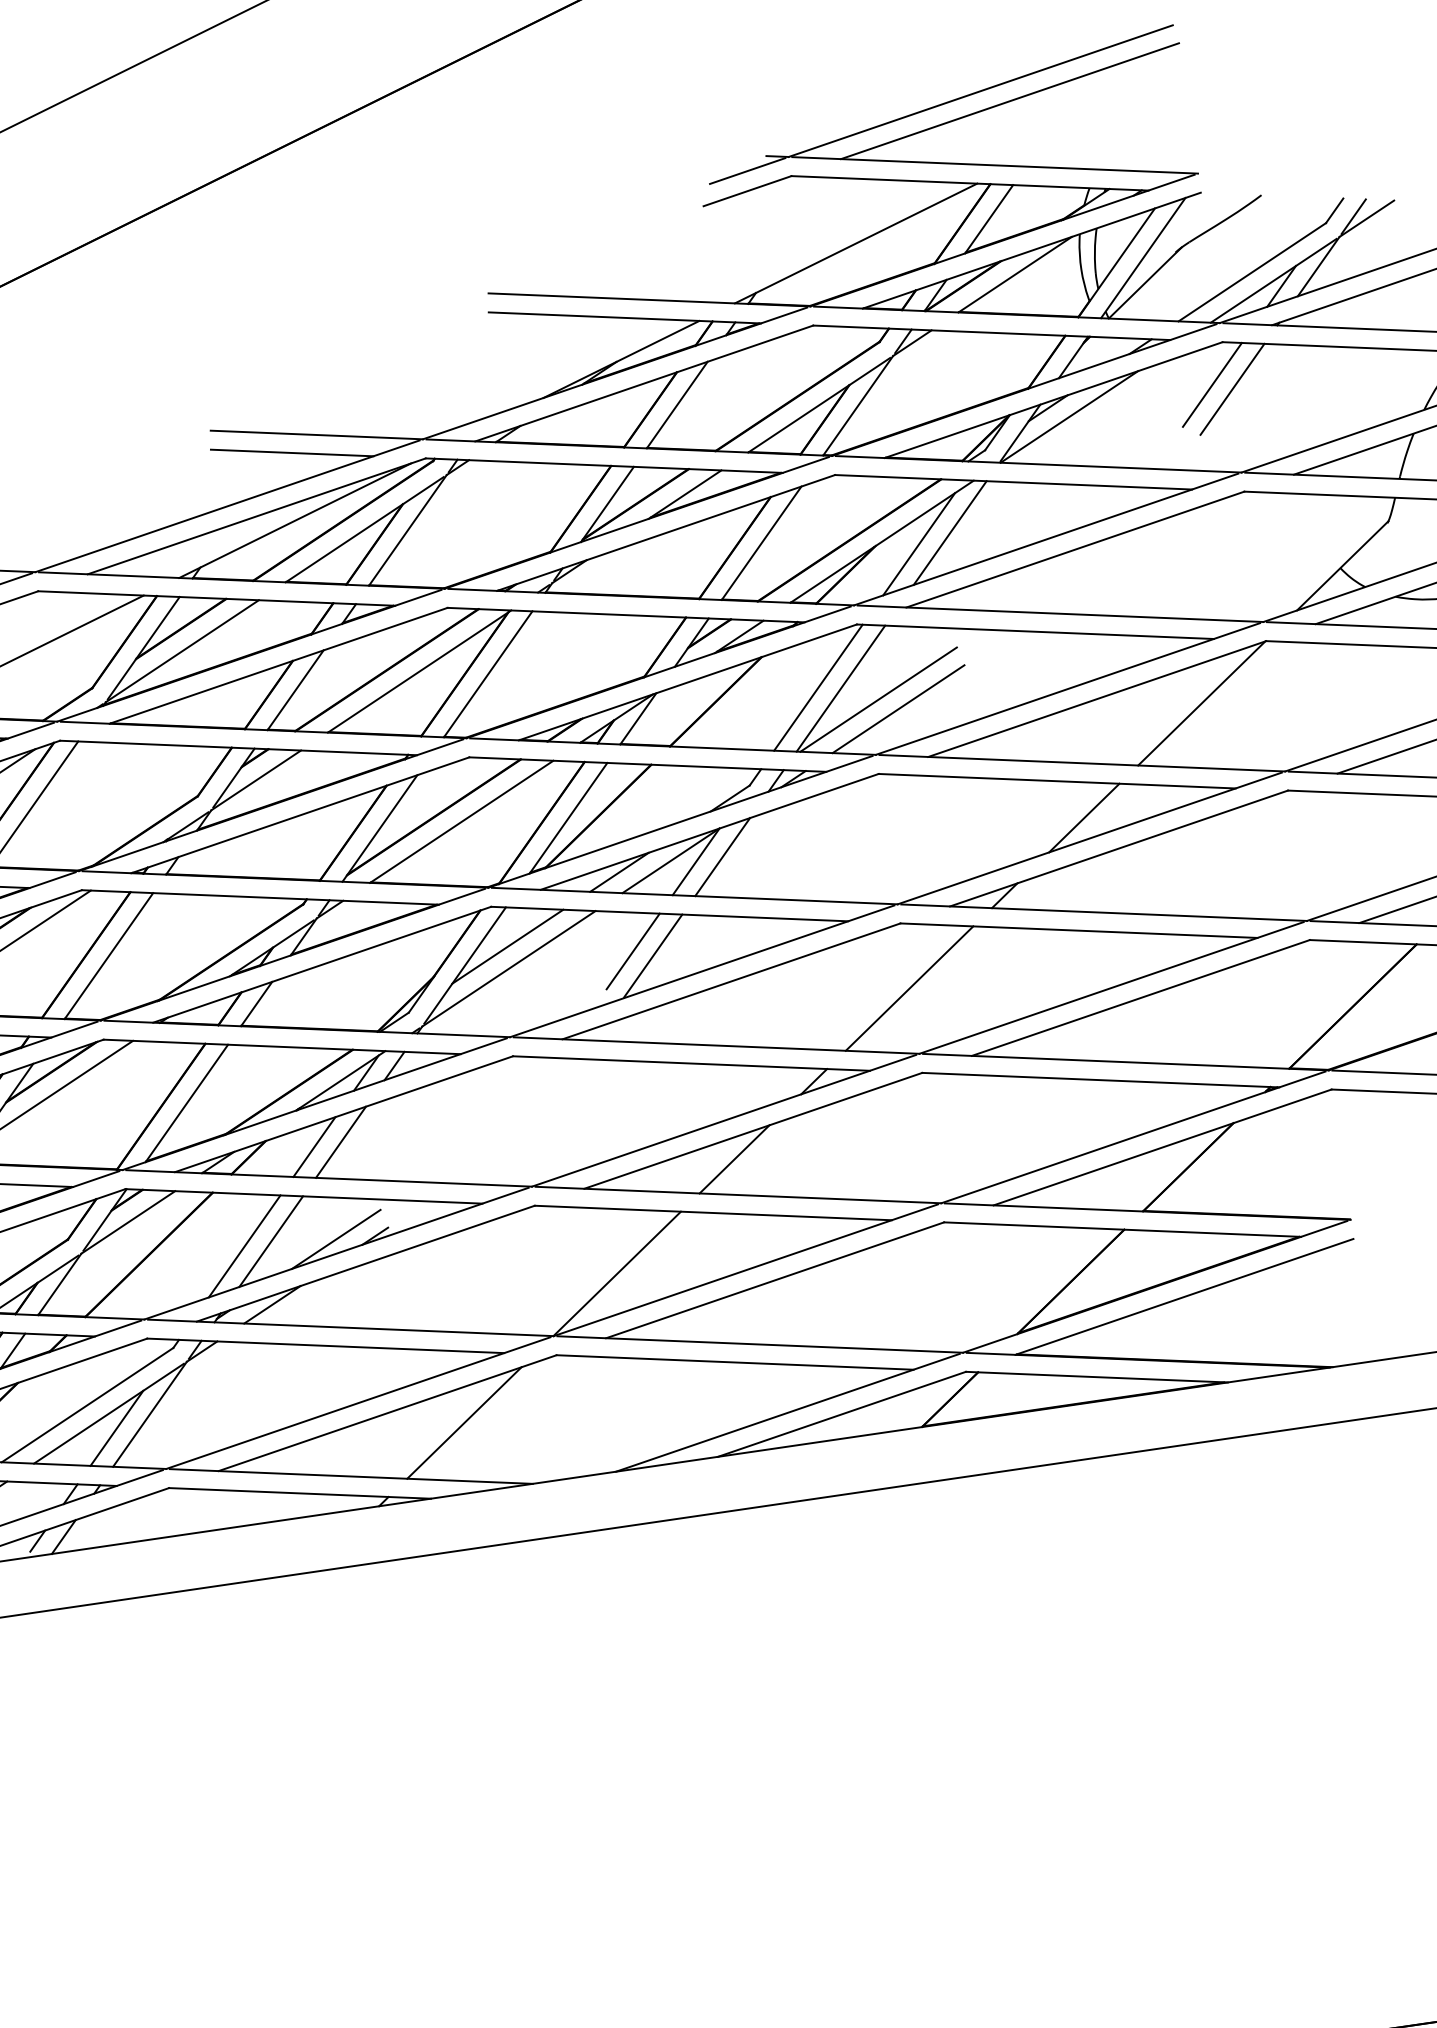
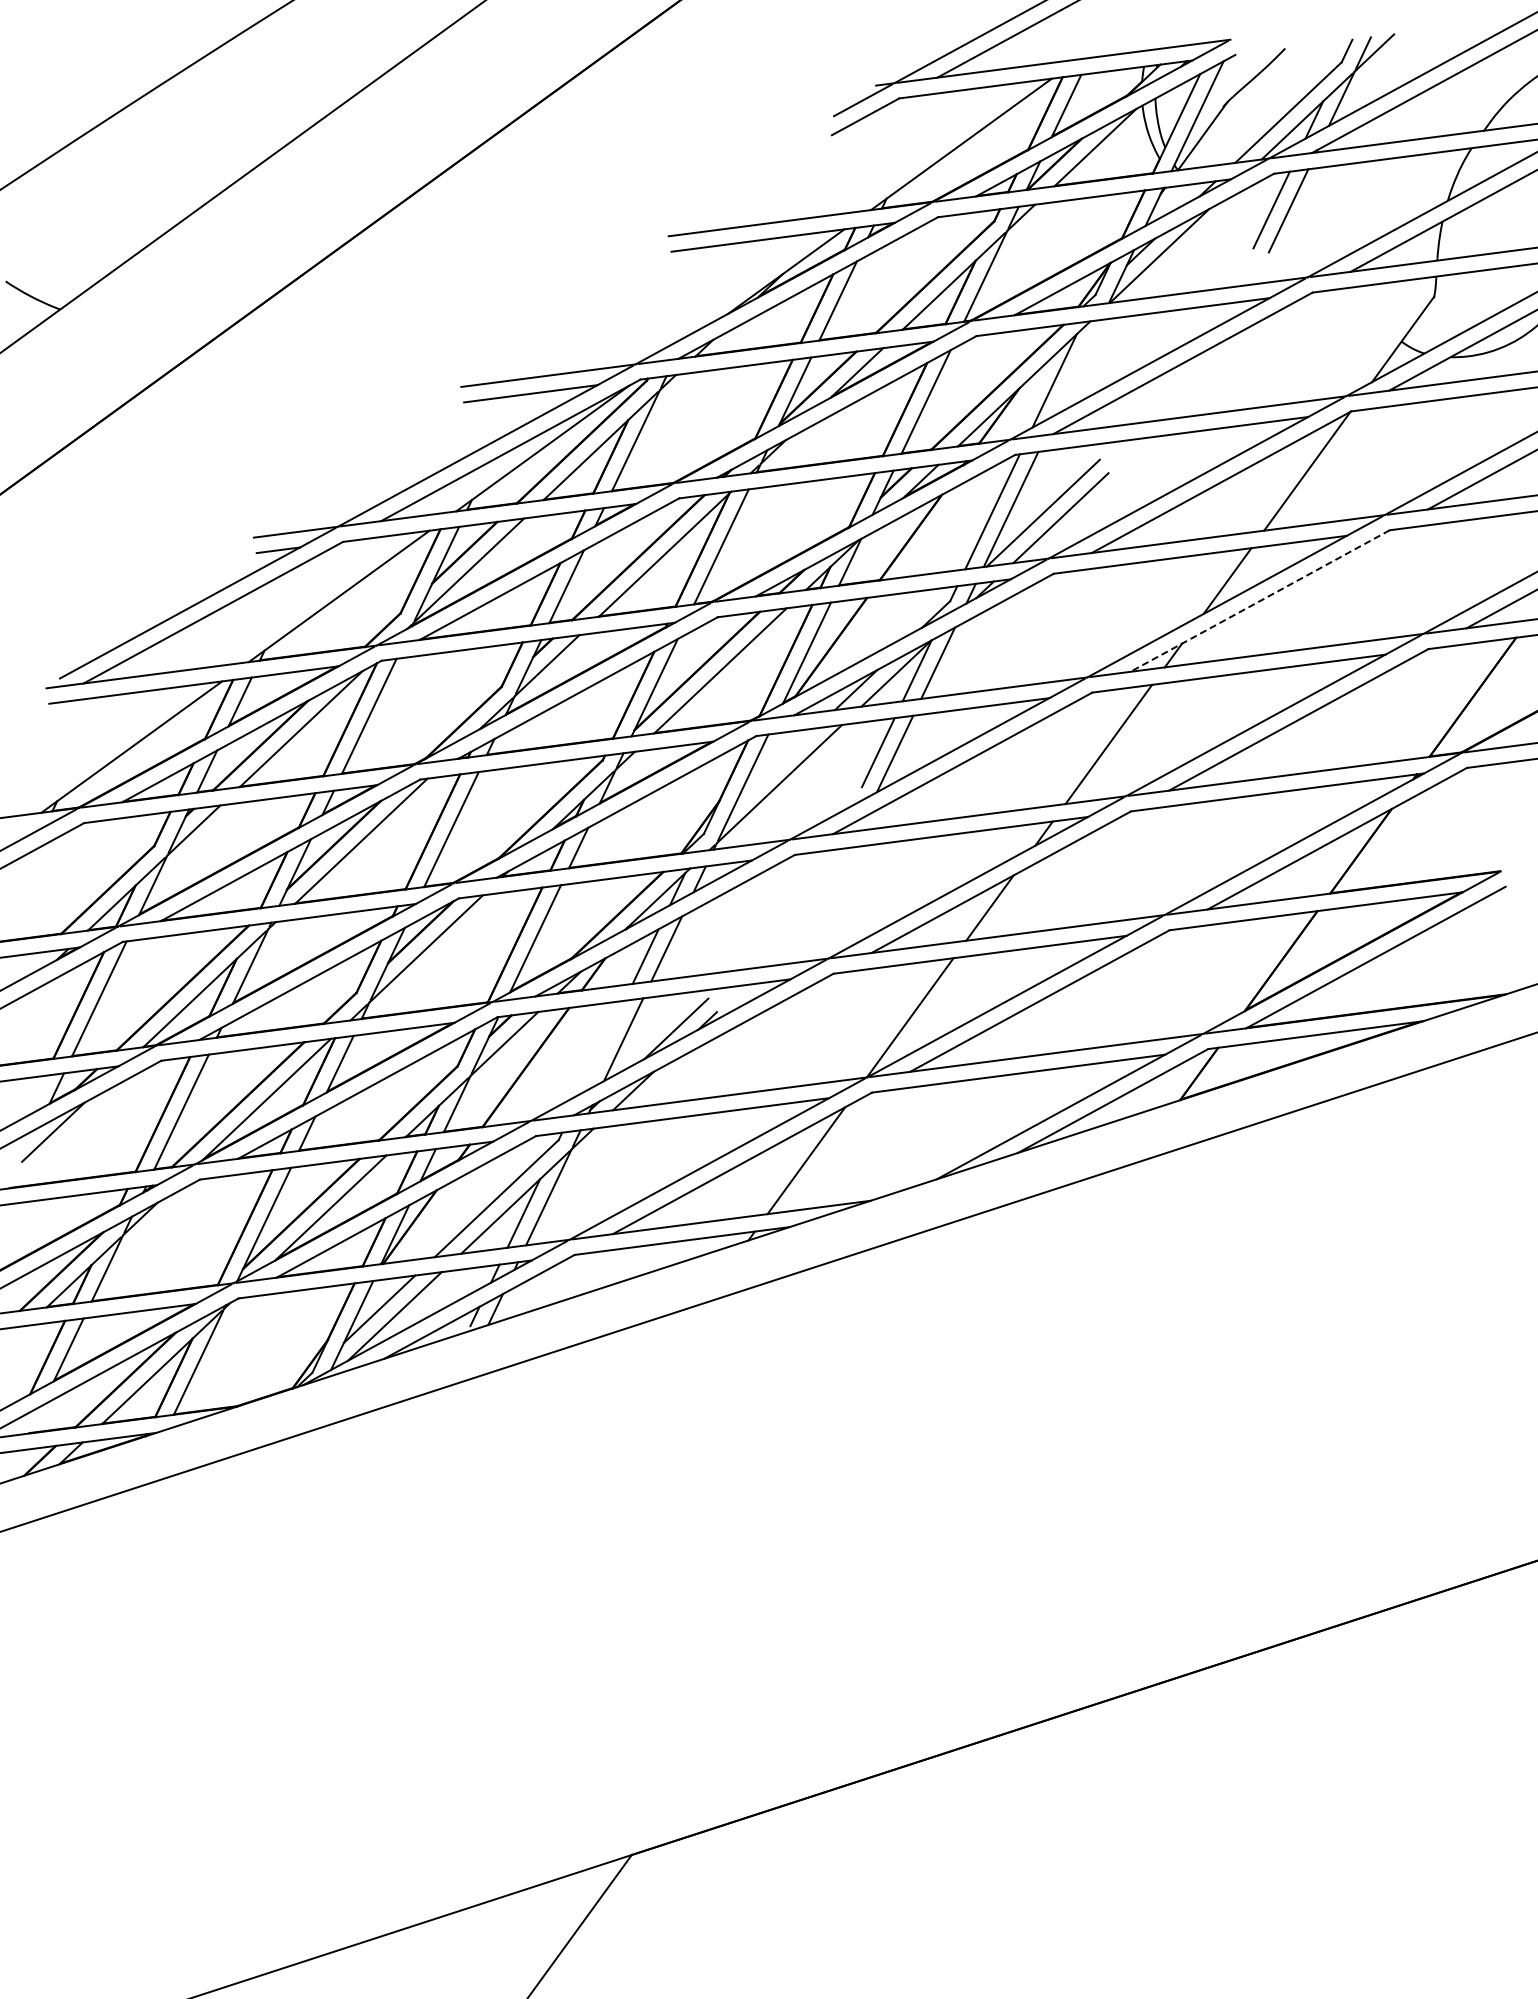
line: (950, 533) -> (1078, 367), removed
line: (1119, 849) -> (1260, 601), solid -> dashed
line: (507, 946) -> (775, 766), removed
line: (244, 1245) -> (602, 1046), removed

